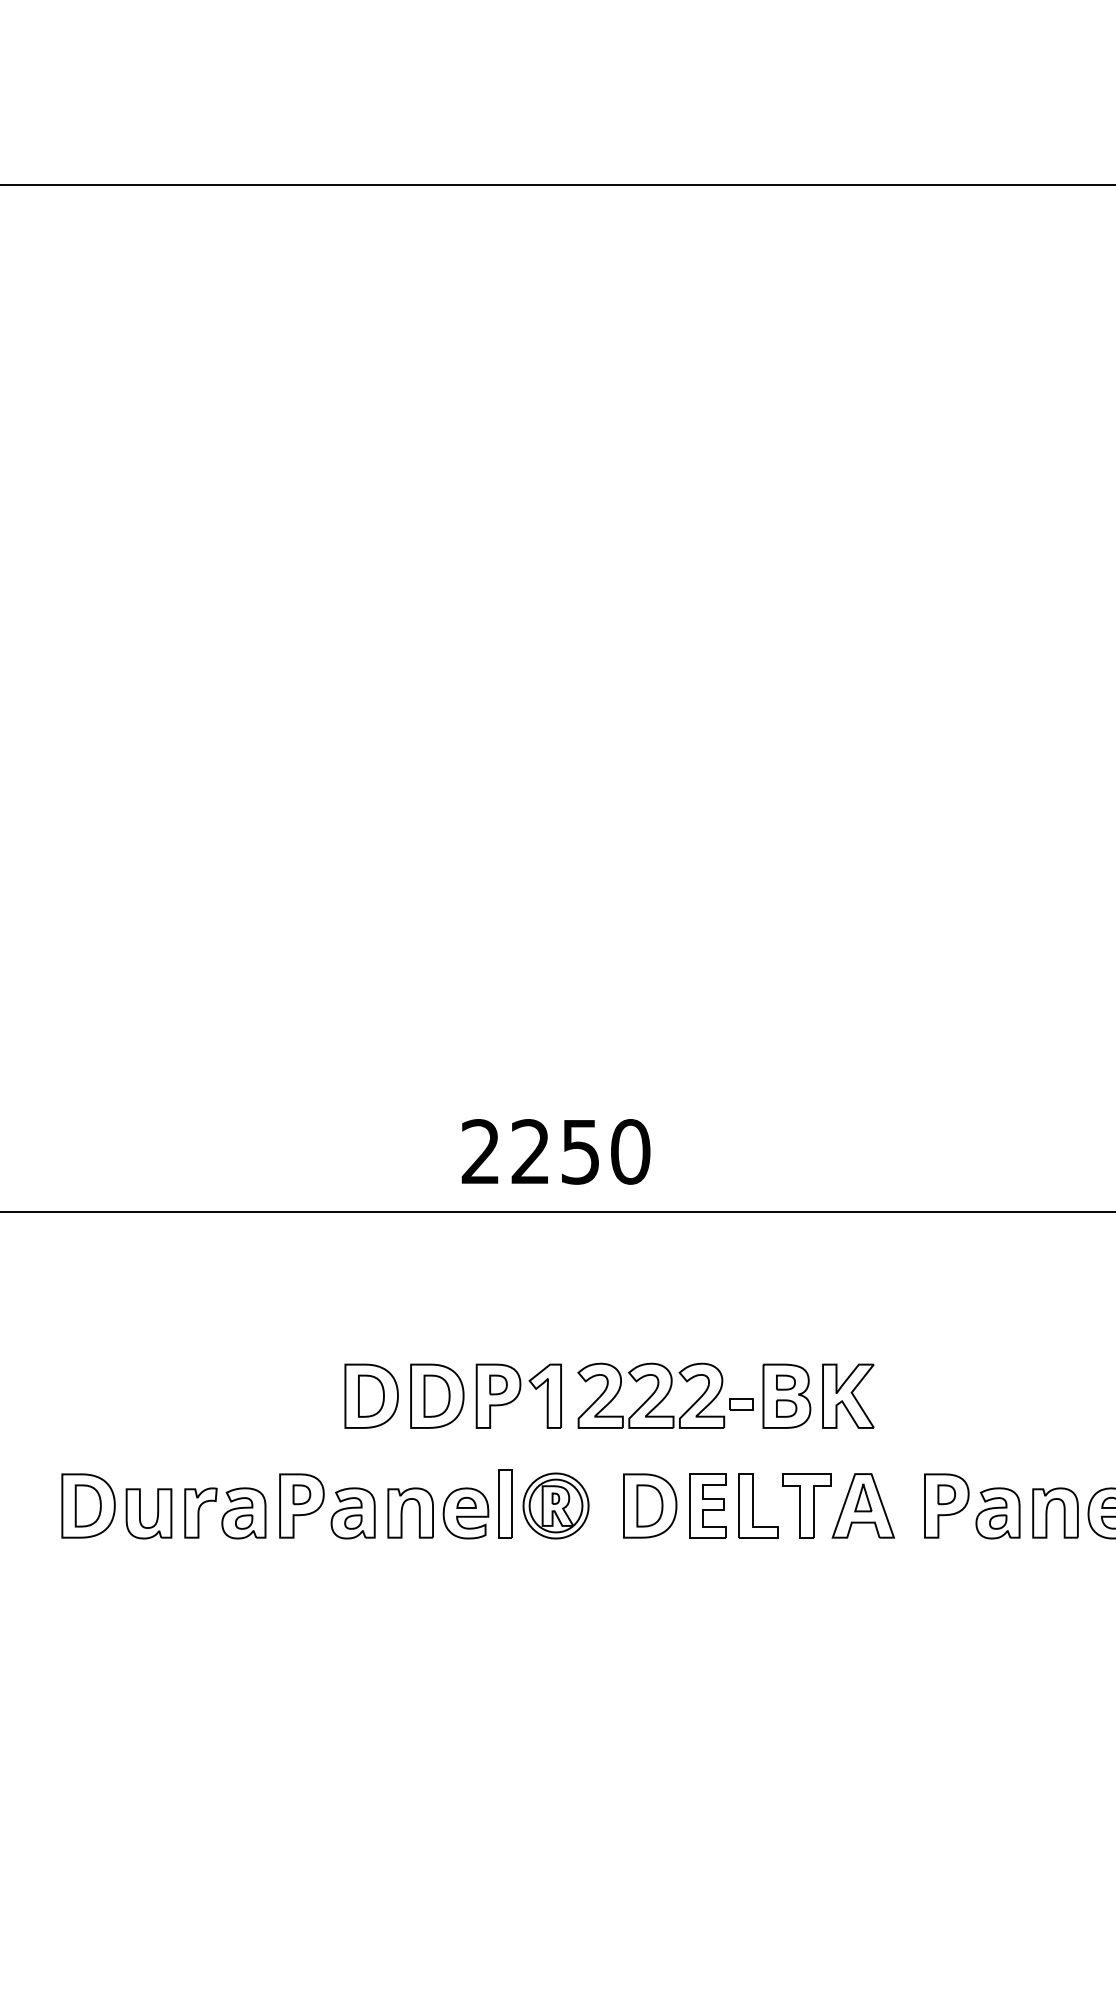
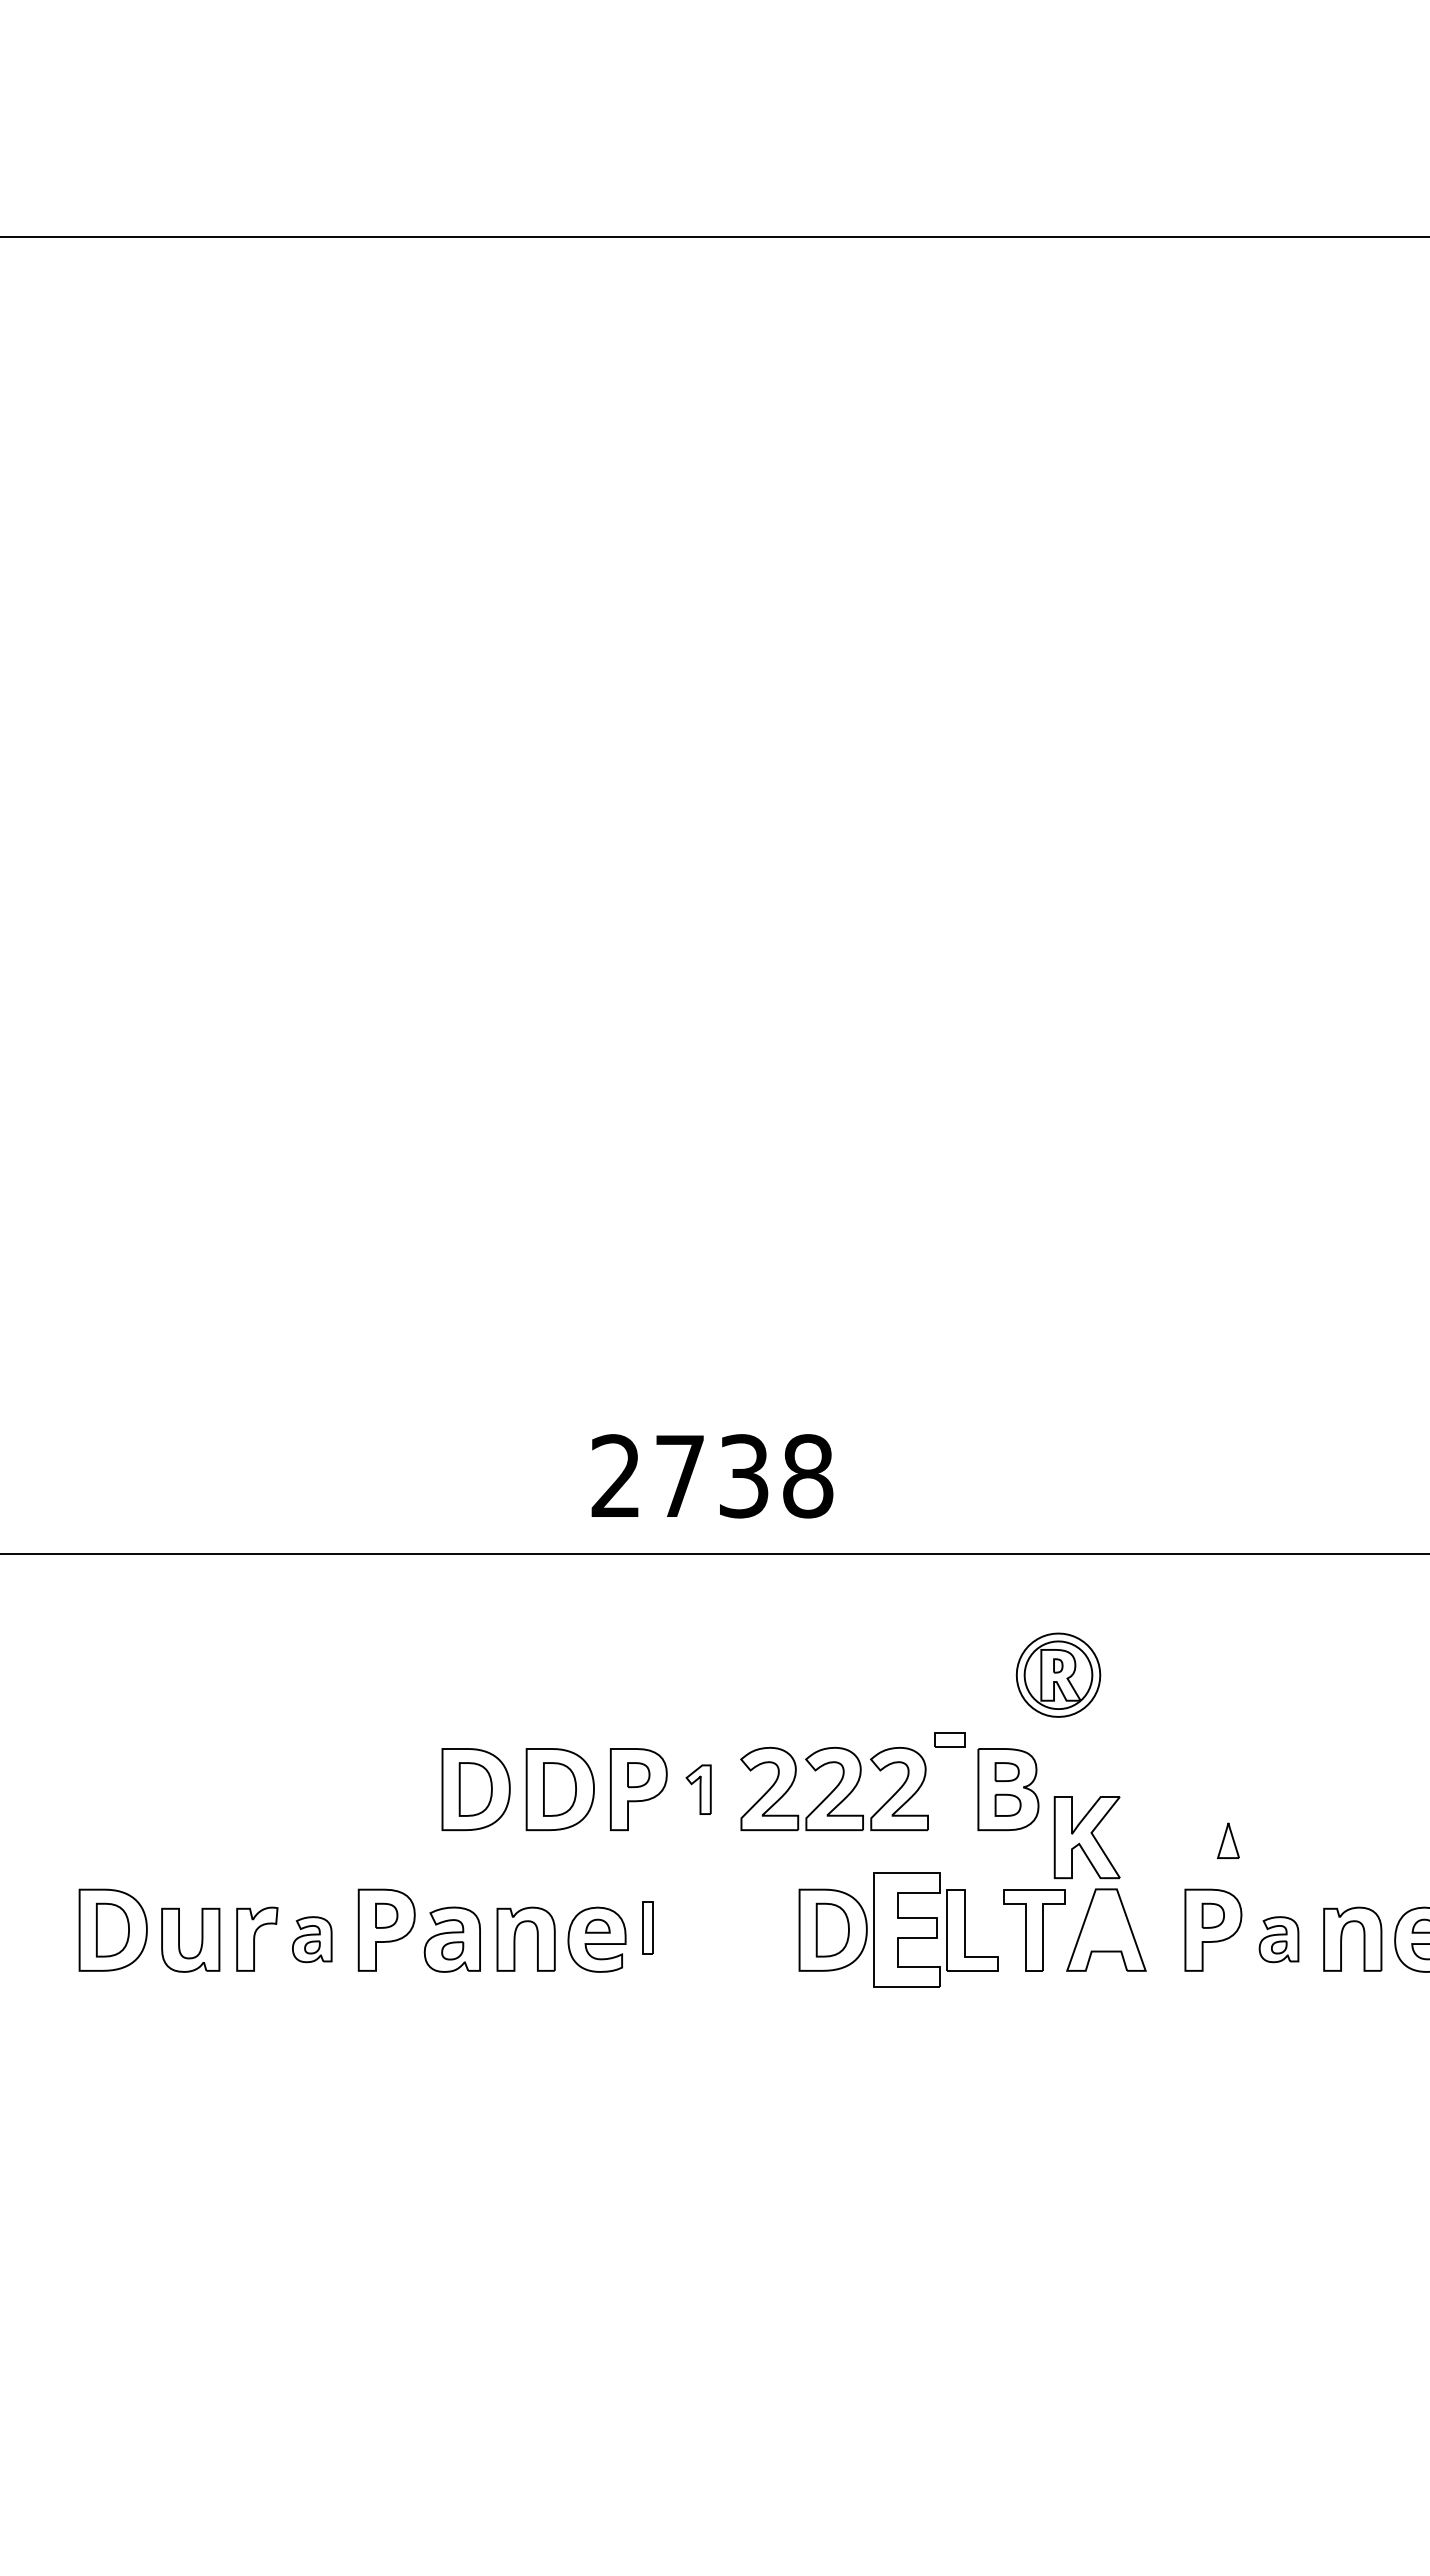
text: (581, 1152) -> (744, 1476), 2250 -> 2738
part: (545, 1396) -> (698, 1789), size x0.6
part: (847, 1396) -> (1086, 1837), moved
part: (740, 1404) -> (949, 1739), moved
part: (863, 1497) -> (1228, 1840), moved
part: (505, 1503) -> (647, 1927), size x0.6
part: (556, 1505) -> (1058, 1674), moved
part: (707, 1506) -> (906, 1930), size x1.4
part: (243, 1513) -> (311, 1939), size x0.7
part: (997, 1513) -> (1278, 1939), size x0.7

